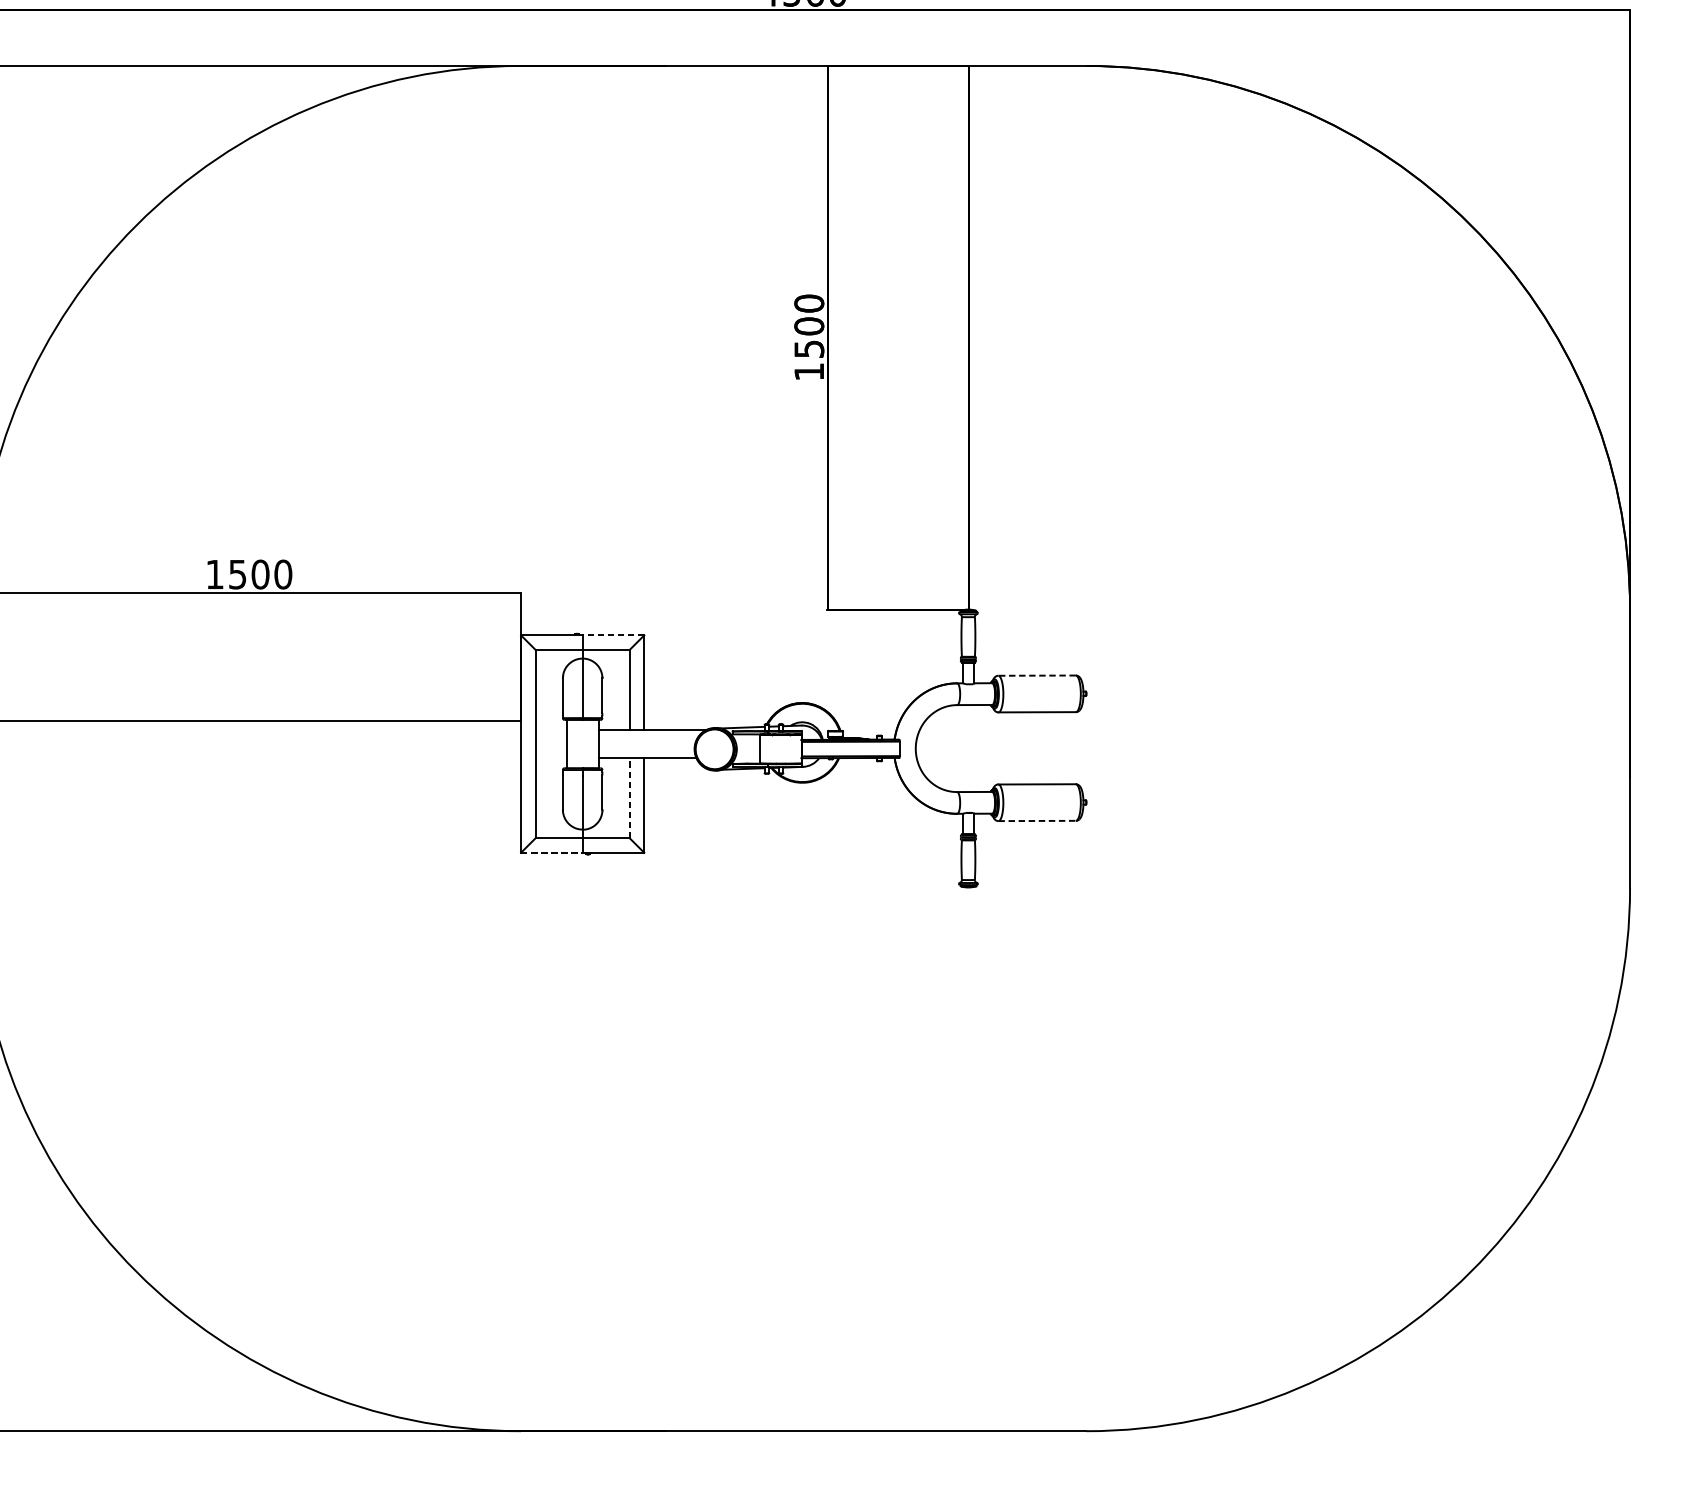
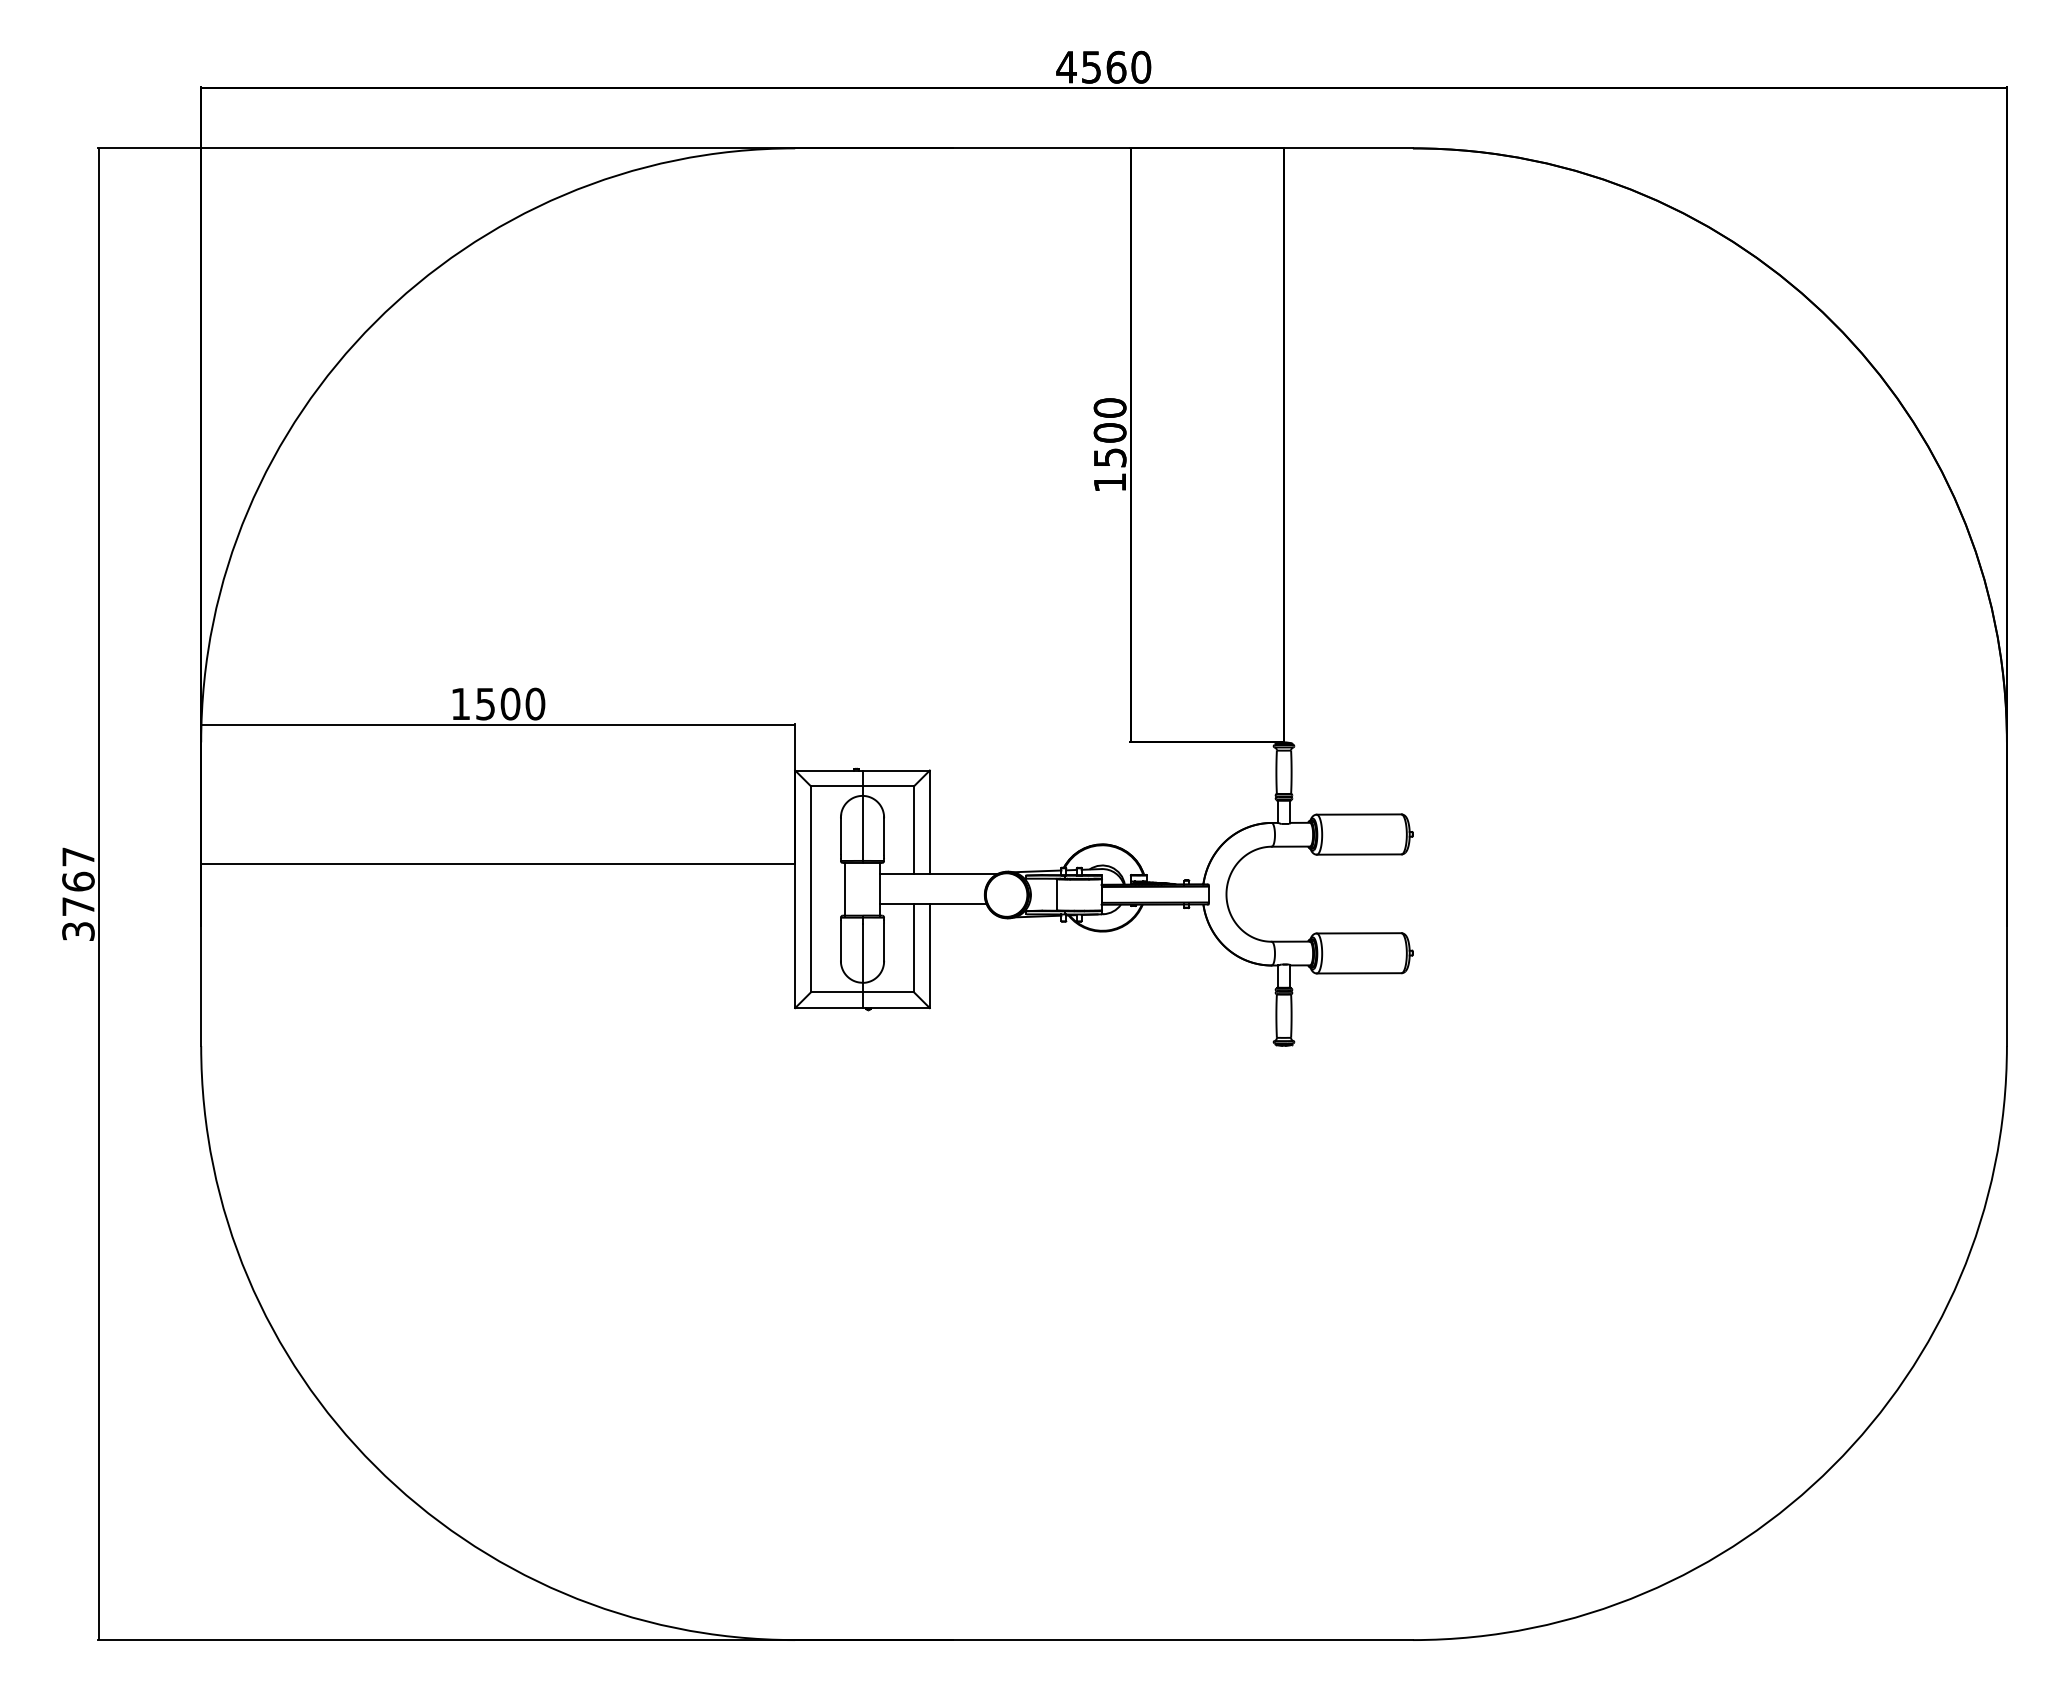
line: (613, 635) -> (896, 770), dashed -> solid
line: (1036, 675) -> (1358, 814), dashed -> solid
line: (629, 798) -> (913, 948), dashed -> solid
line: (1037, 821) -> (1359, 973), dashed -> solid
line: (551, 853) -> (828, 1008), dashed -> solid

